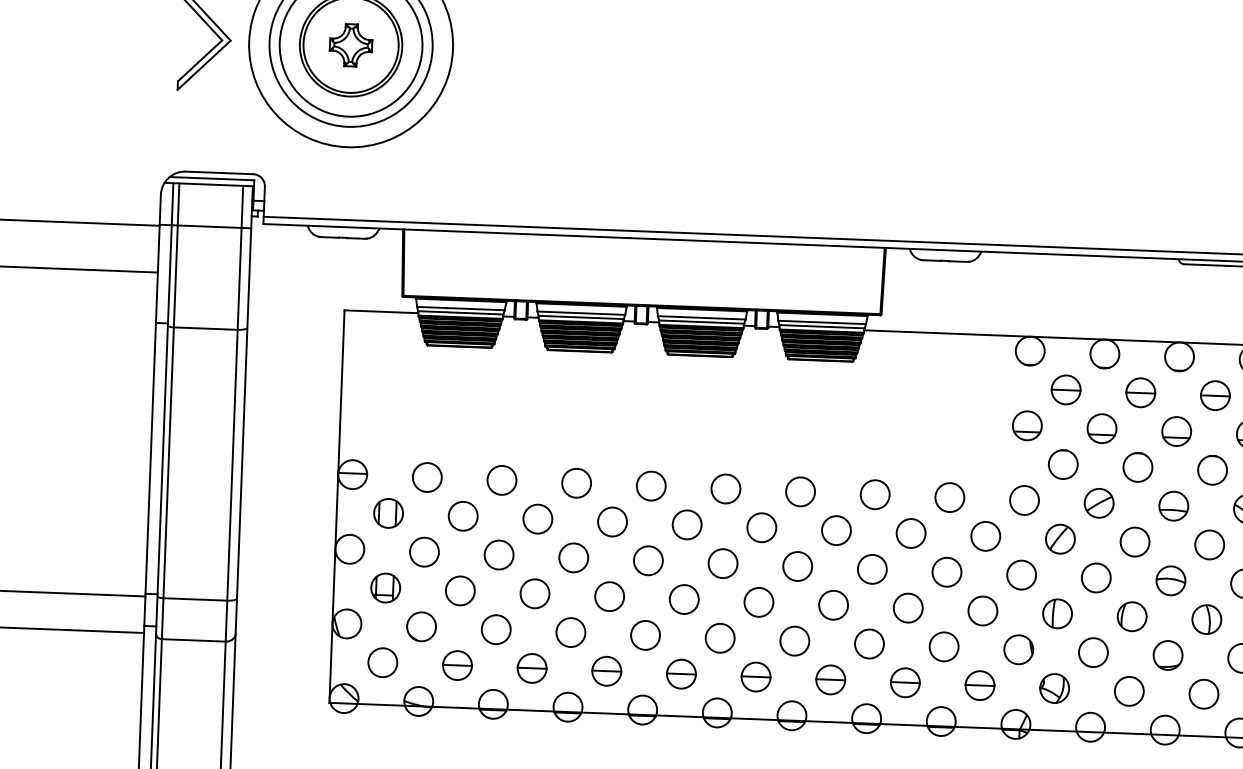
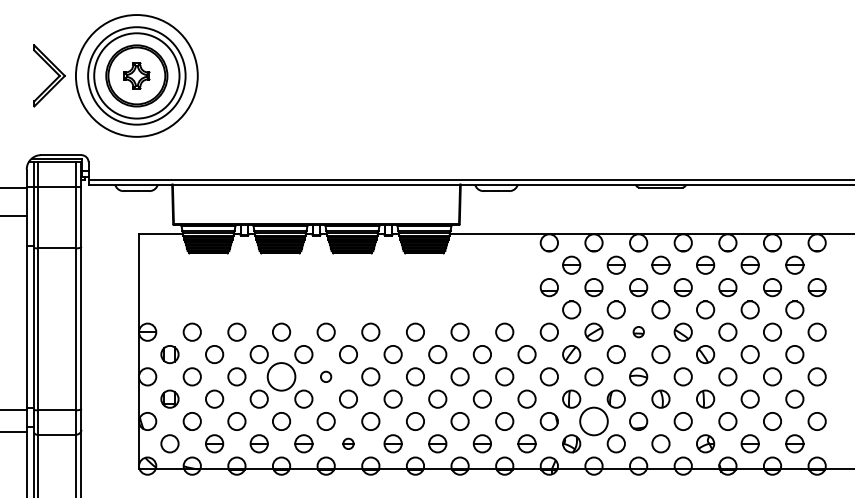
part: (1173, 504) -> (638, 331), size x0.6
circle: (573, 557) -> (281, 376), size x1.6
circle: (647, 560) -> (325, 376), size x0.6
circle: (1092, 652) -> (593, 421), size x1.6
part: (681, 673) -> (348, 443), size x0.6

